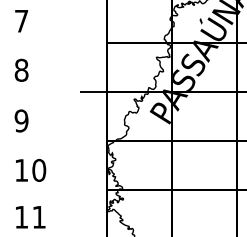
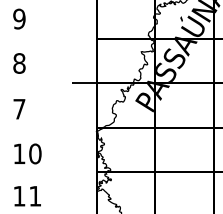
text: (21, 20) -> (19, 18), 7 -> 9
text: (21, 120) -> (19, 108), 9 -> 7

